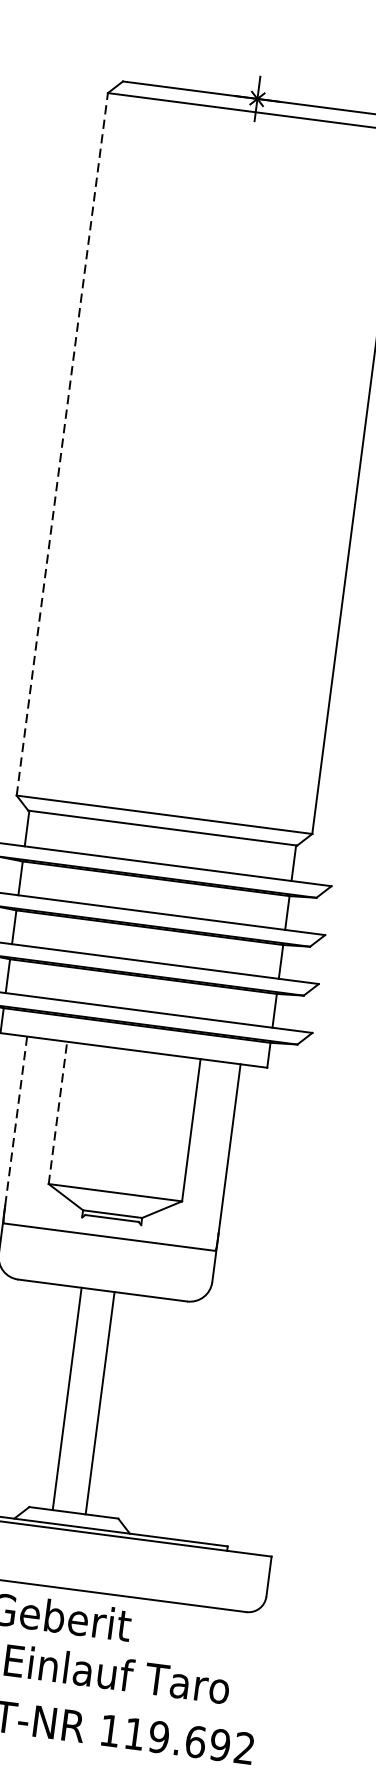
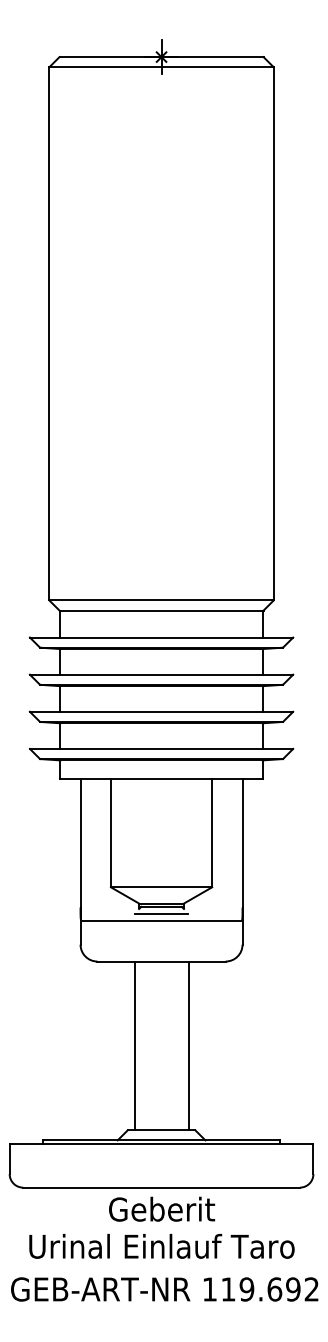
line: (62, 443) -> (49, 333), dashed -> solid
line: (57, 1113) -> (110, 833), dashed -> solid
line: (16, 1121) -> (80, 843), dashed -> solid
line: (110, 1227) -> (161, 913), added
line: (67, 1398) -> (134, 1045), moved
line: (100, 1402) -> (188, 1045), moved

